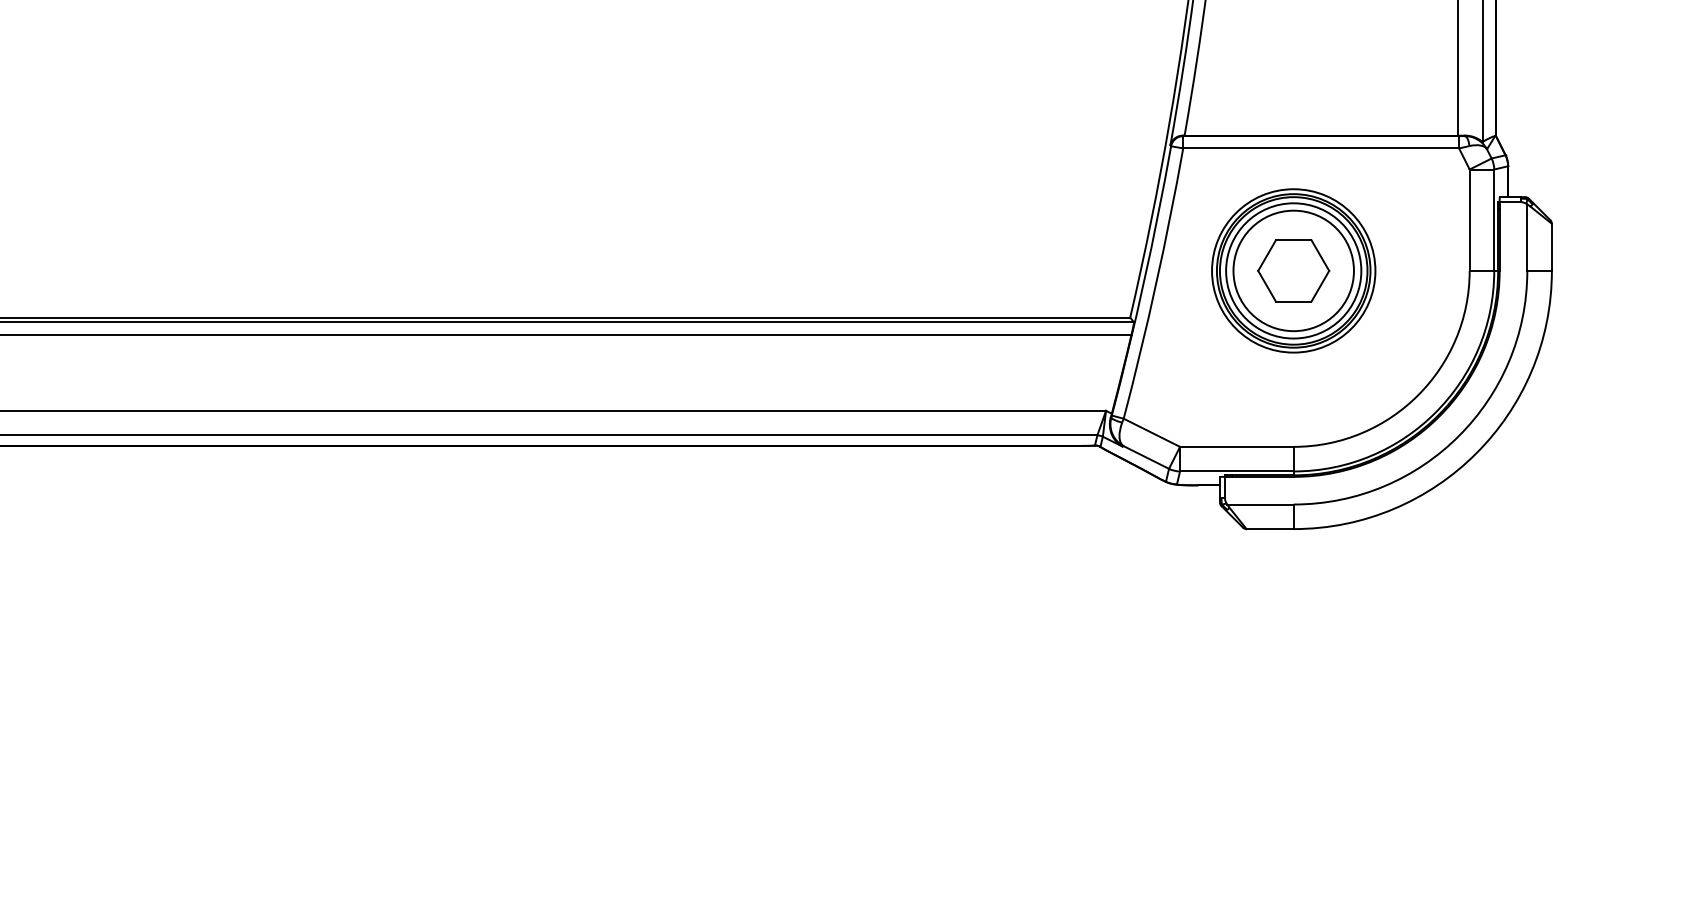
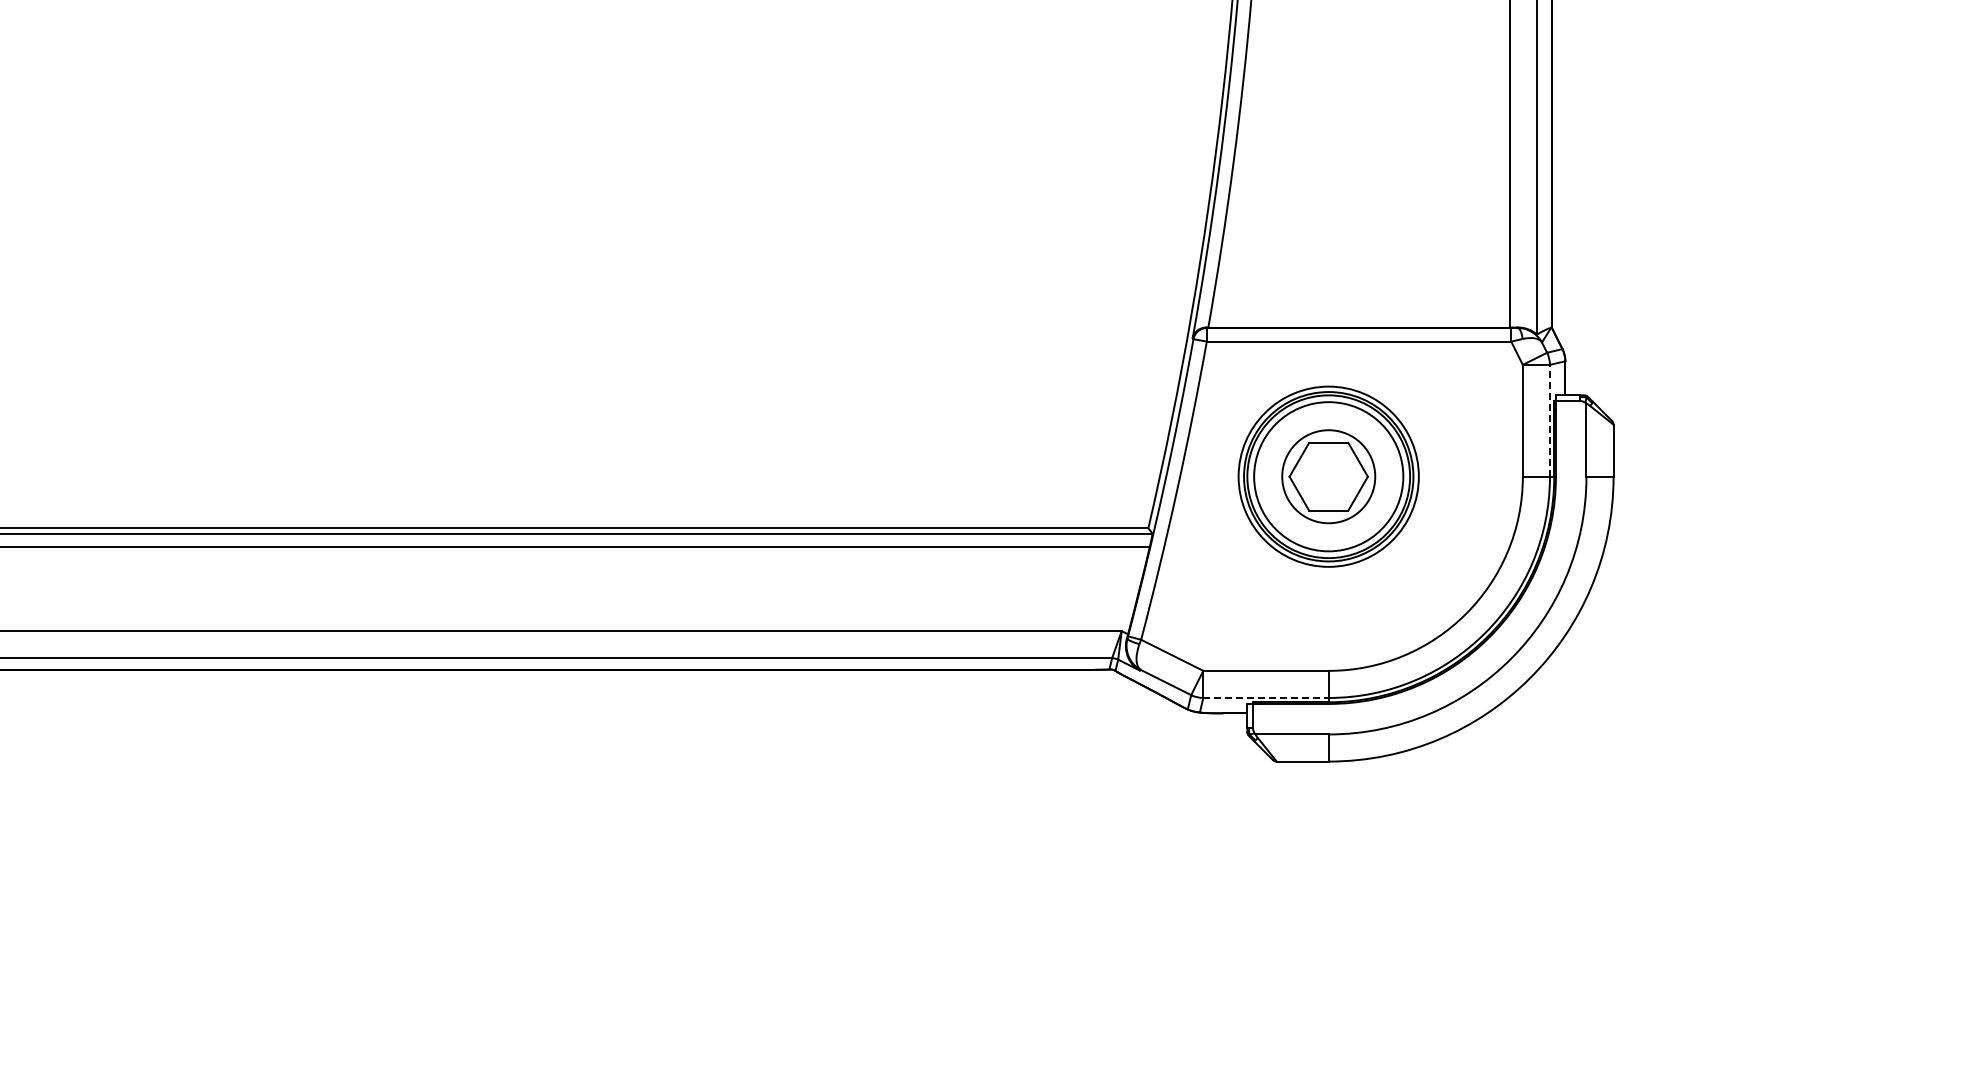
line: (1493, 219) -> (1549, 420), solid -> dashed
circle: (1293, 270) -> (1328, 476), size x0.7
line: (1237, 471) -> (1266, 697), solid -> dashed

